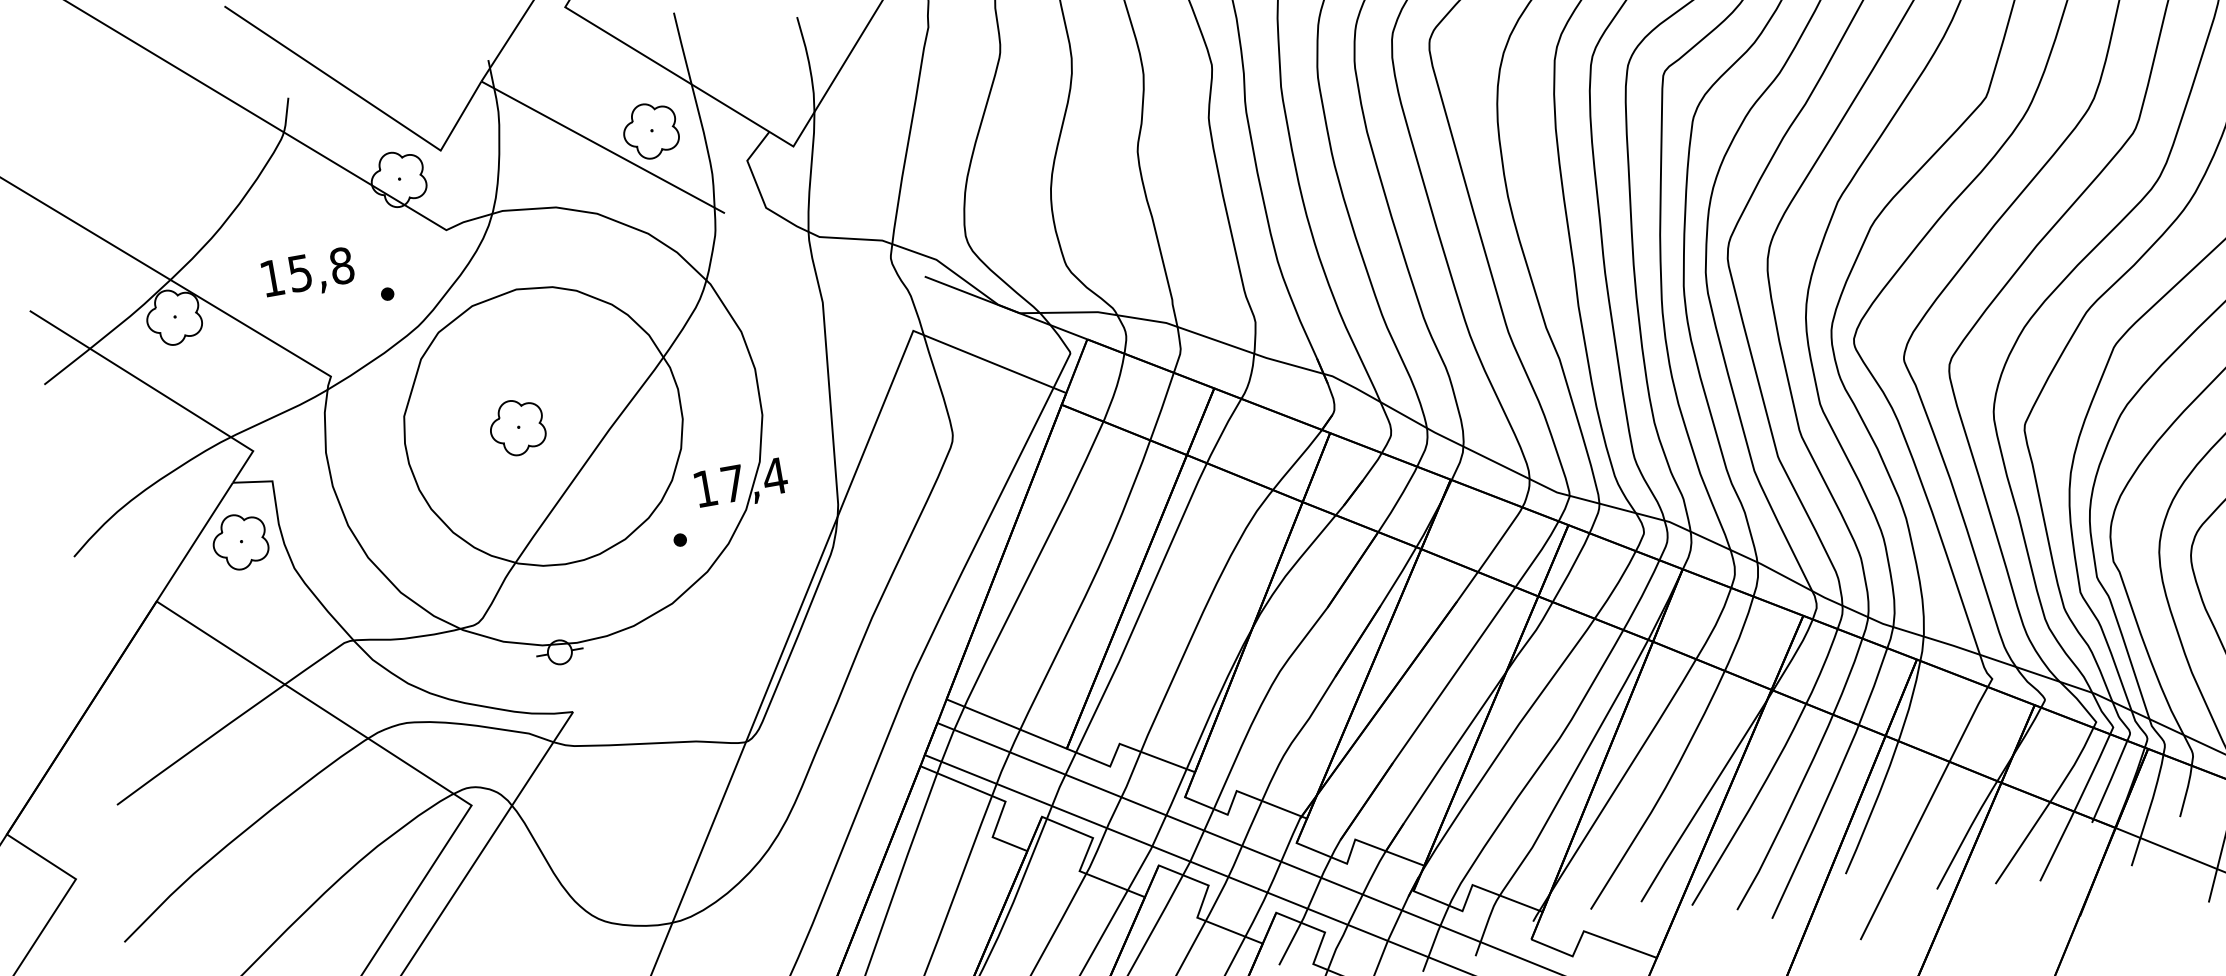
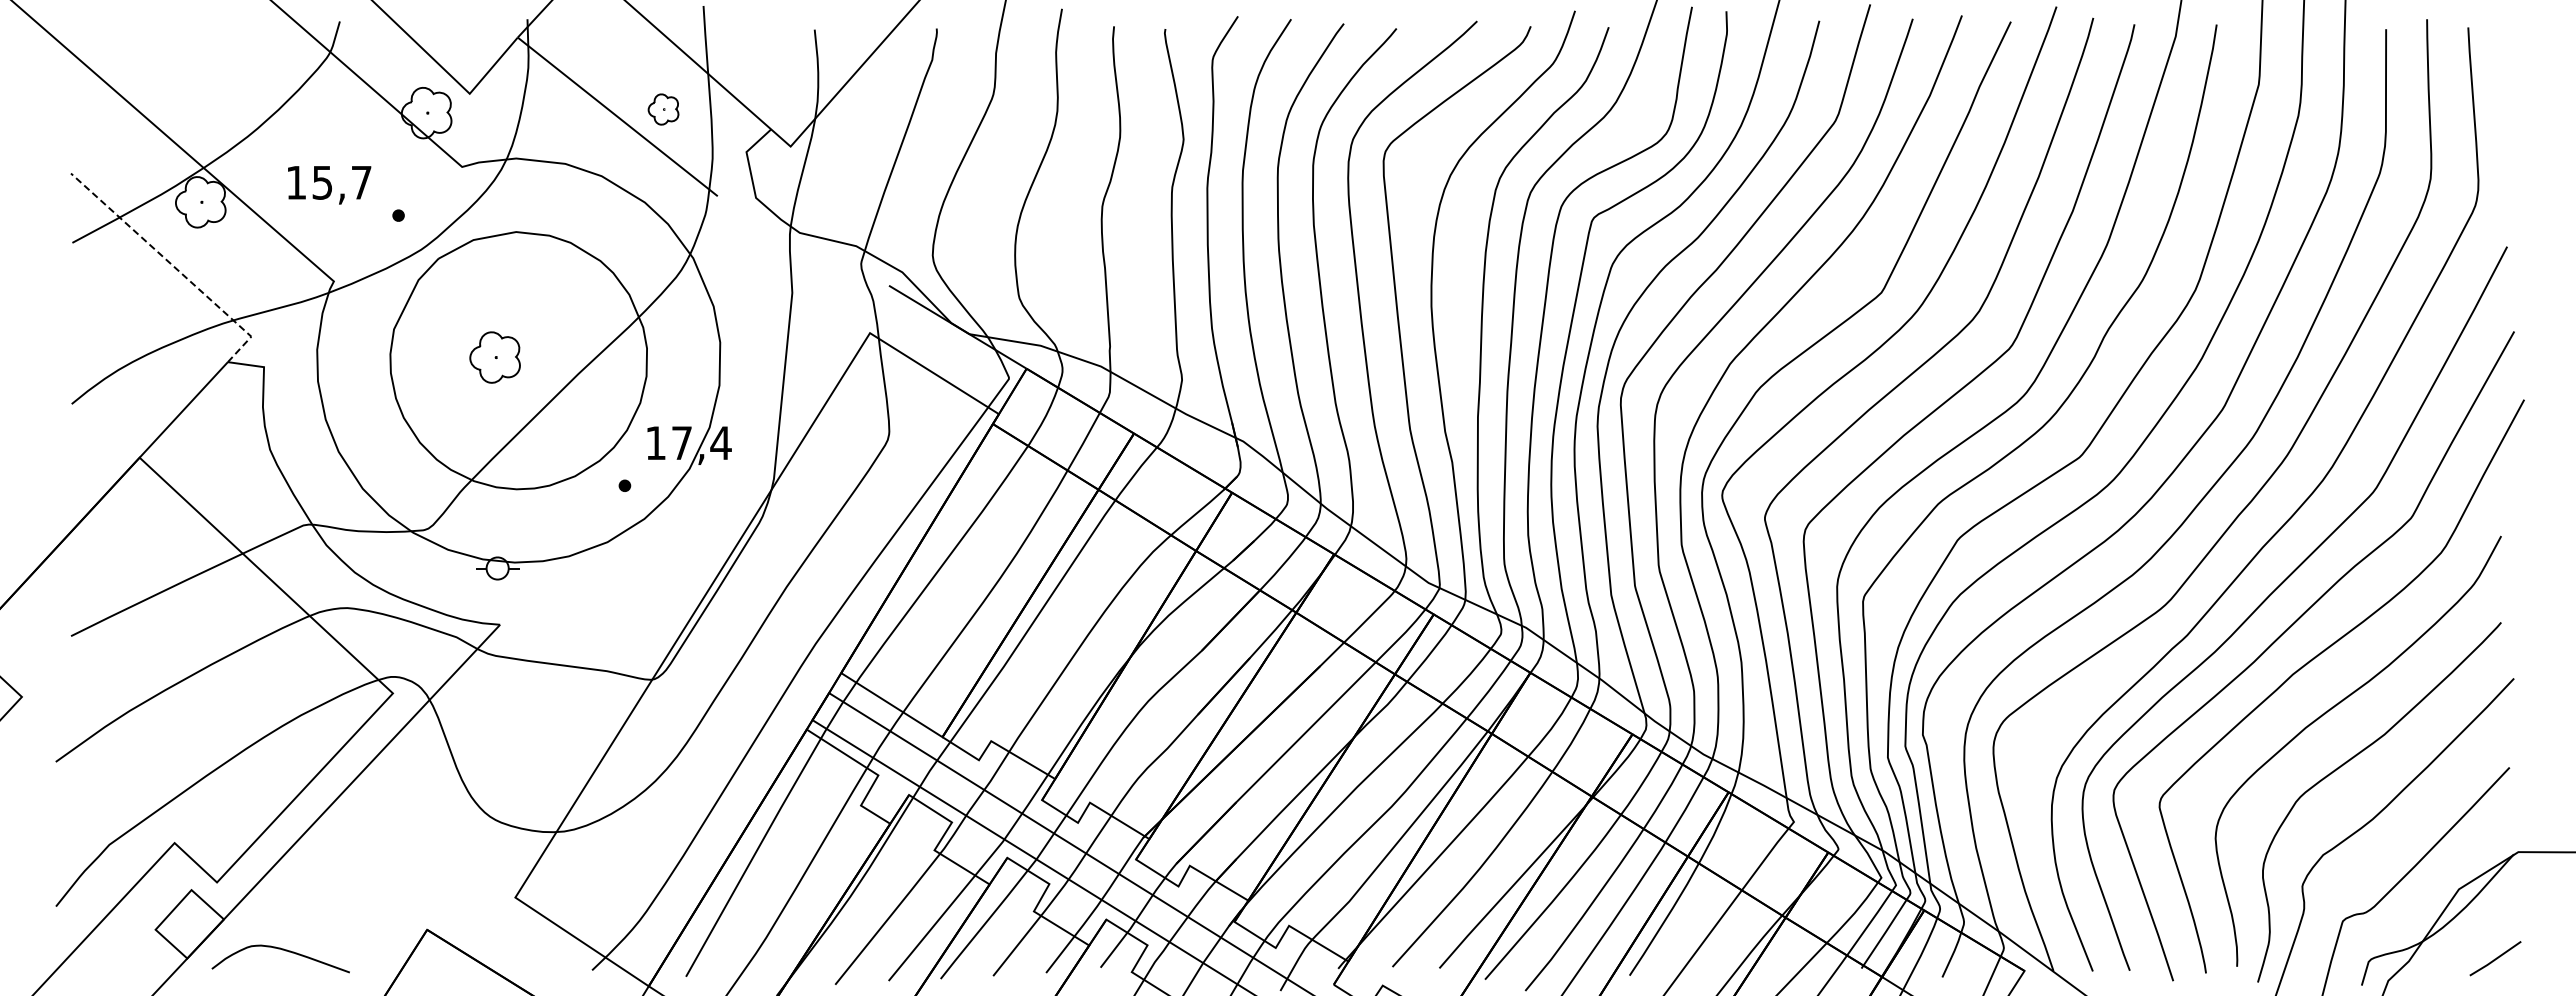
part: (650, 130) -> (663, 109), size x0.6
text: (341, 265) -> (361, 182), 15,8 -> 15,7
line: (158, 391) -> (174, 267), solid -> dashed
part: (239, 541) -> (224, 416), removed

